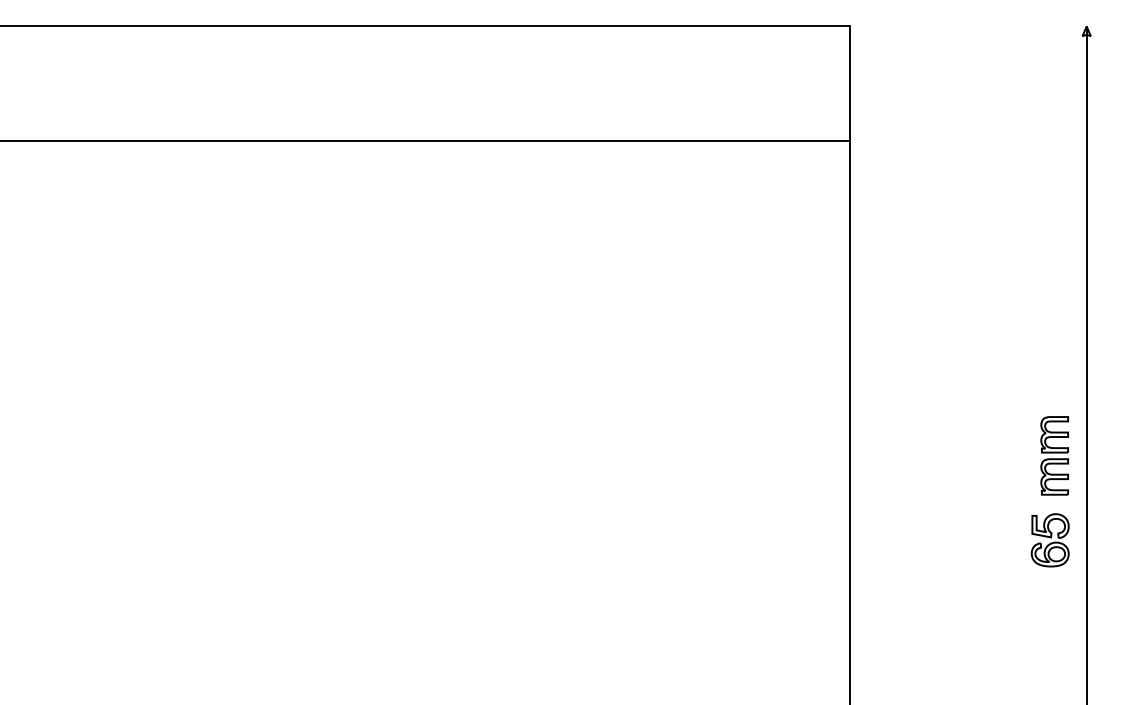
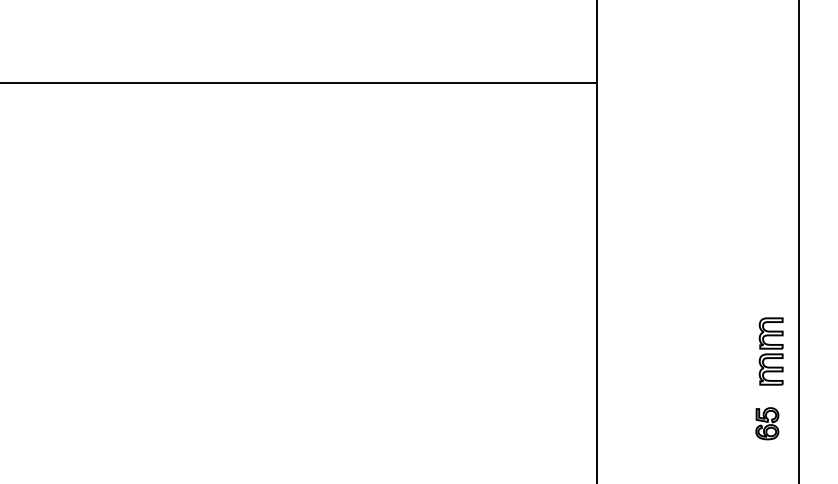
part: (1049, 540) -> (766, 423), size x0.7

